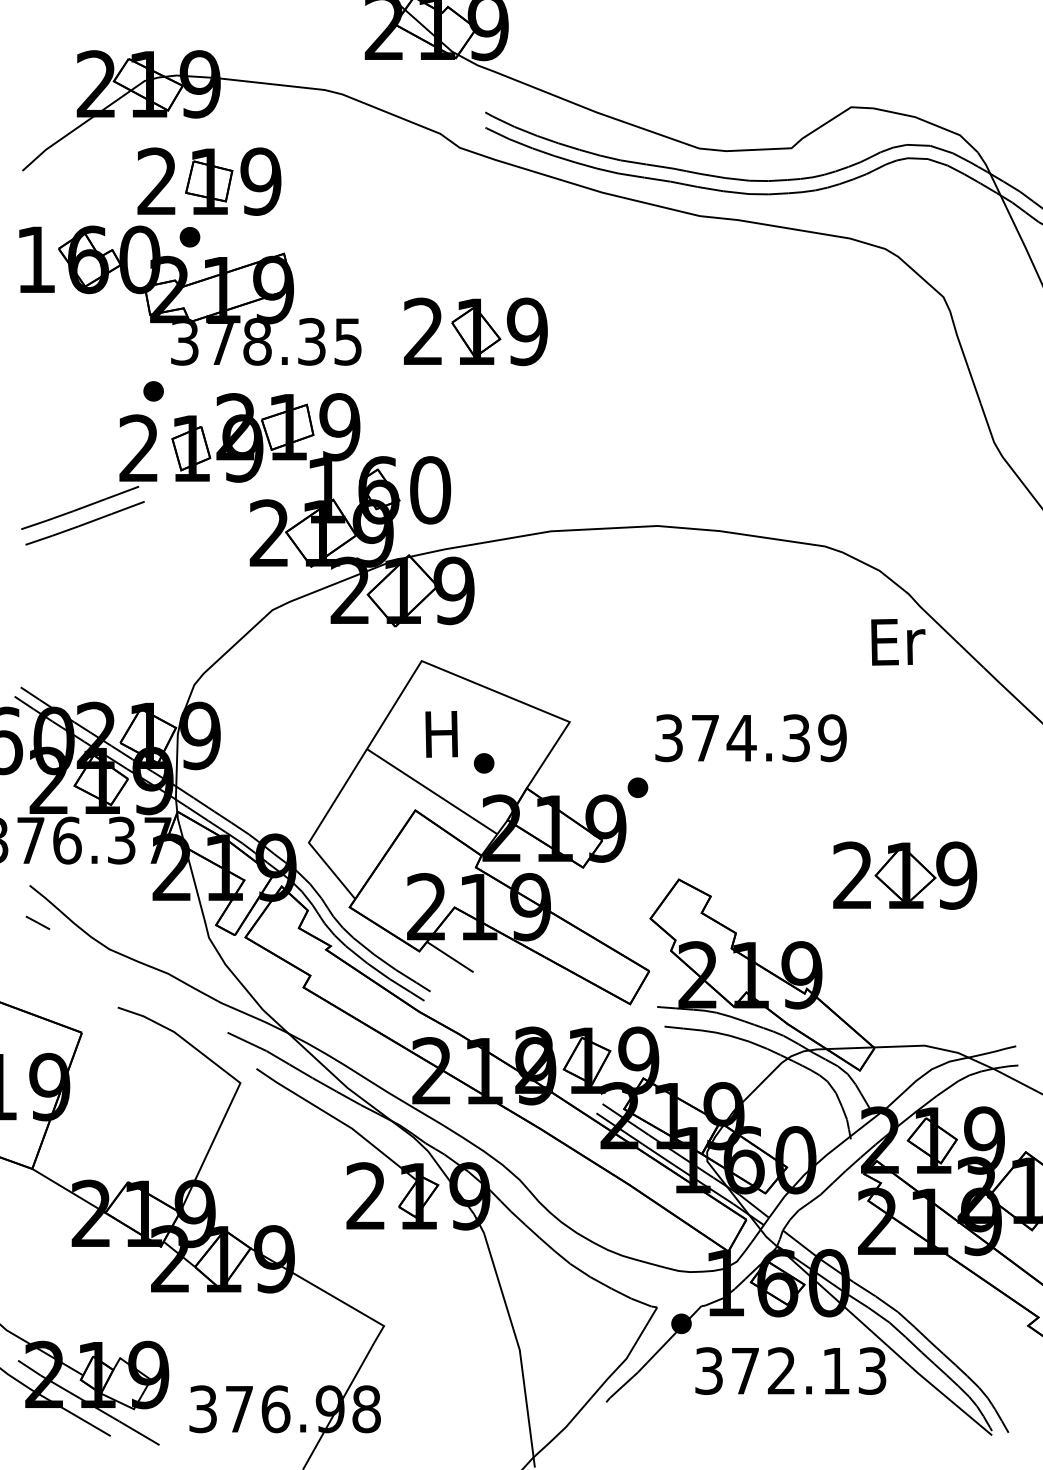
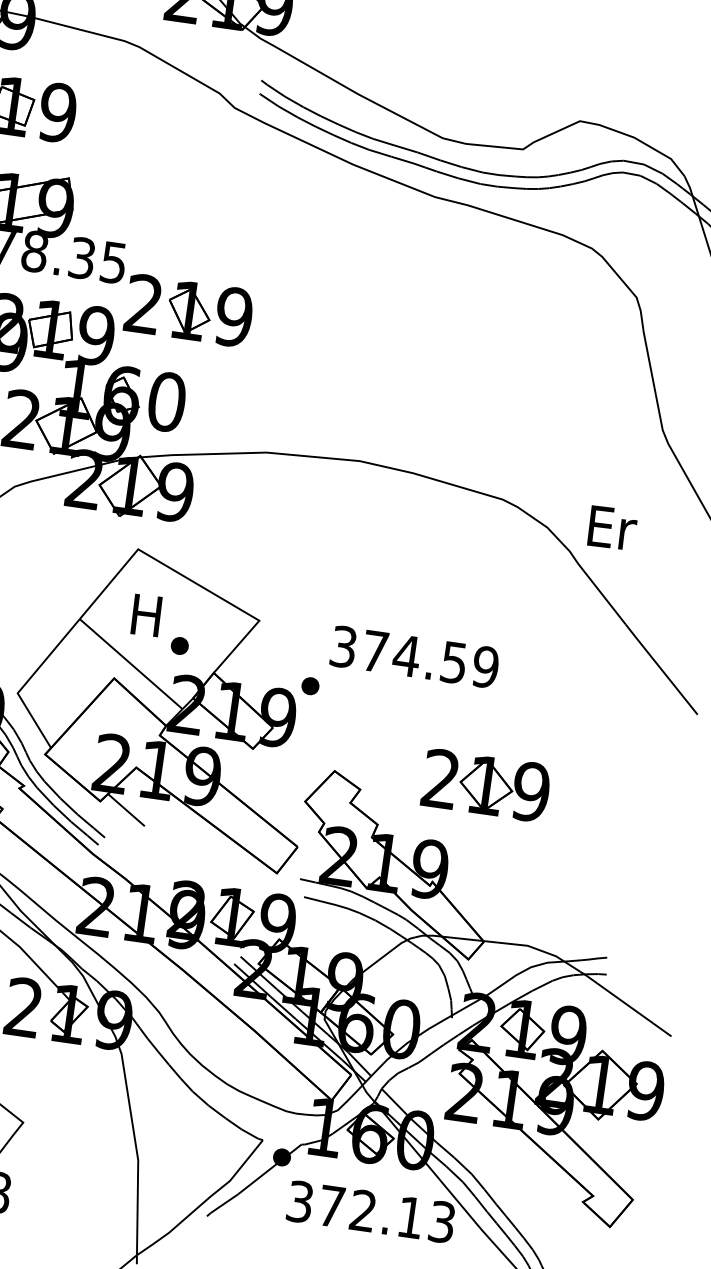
part: (475, 331) -> (188, 310), moved
text: (898, 642) -> (612, 528), moved
text: (795, 737) -> (453, 662), 374.39 -> 374.59
part: (905, 875) -> (486, 785), moved

